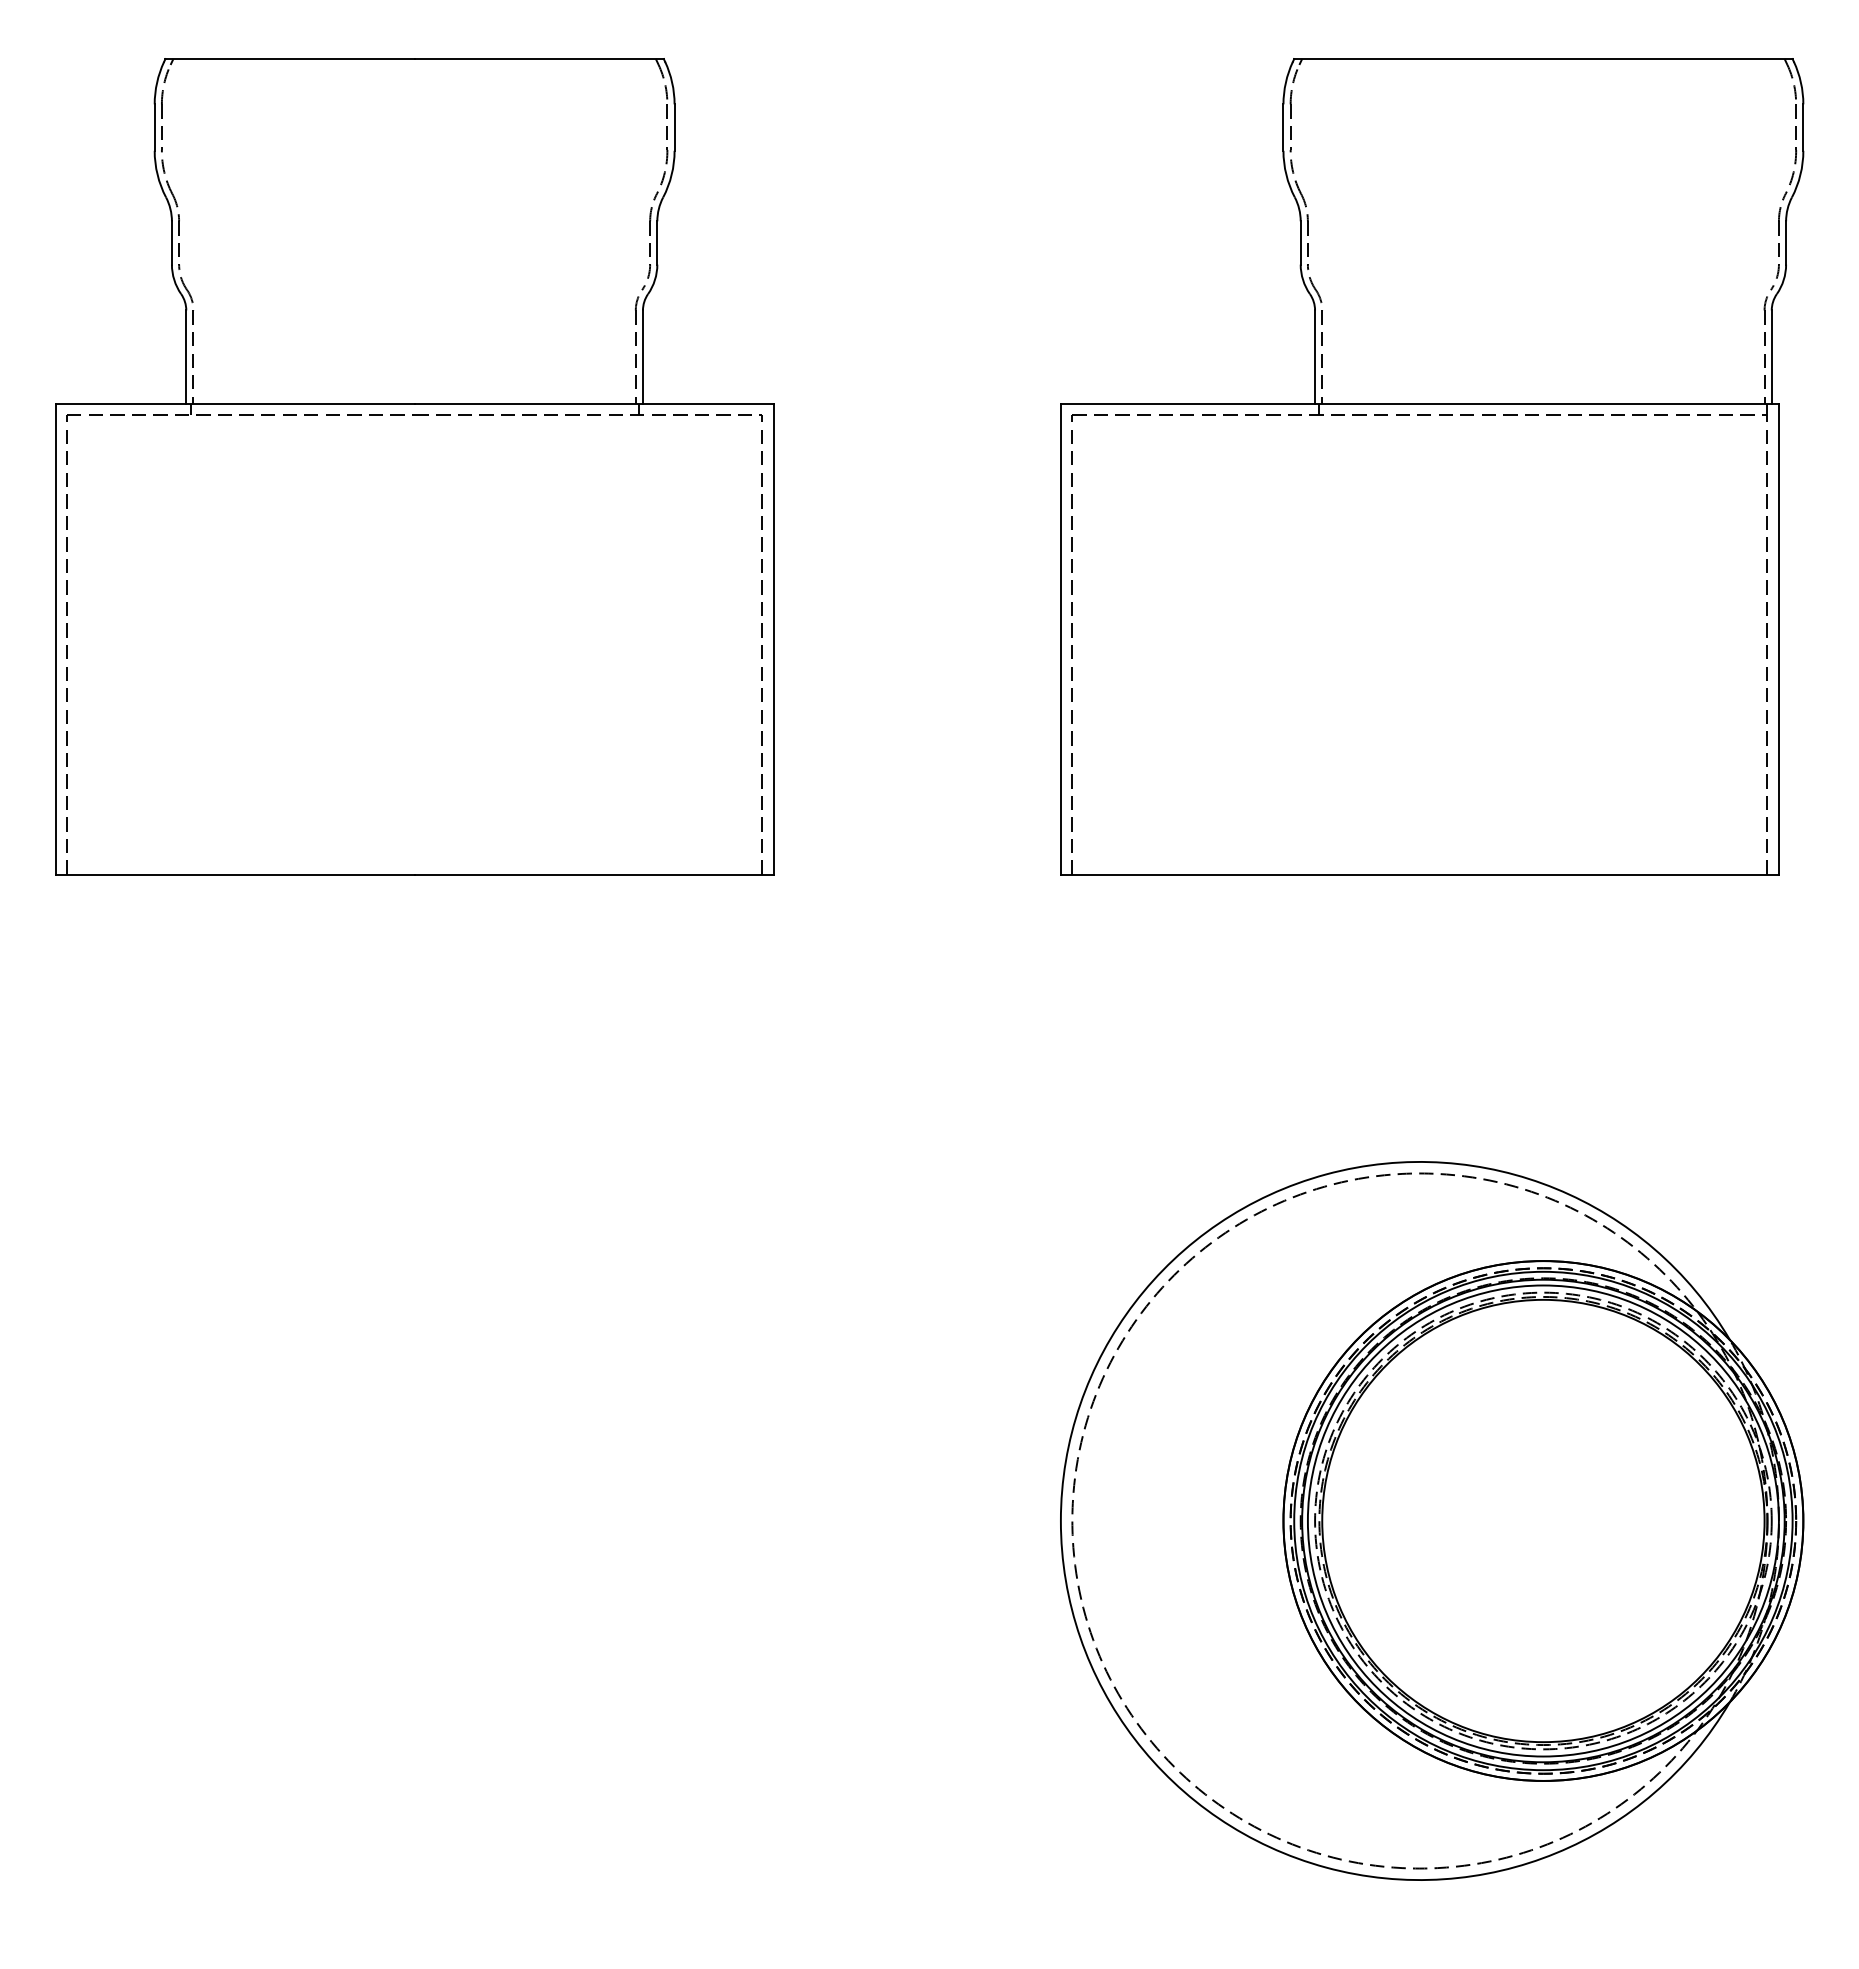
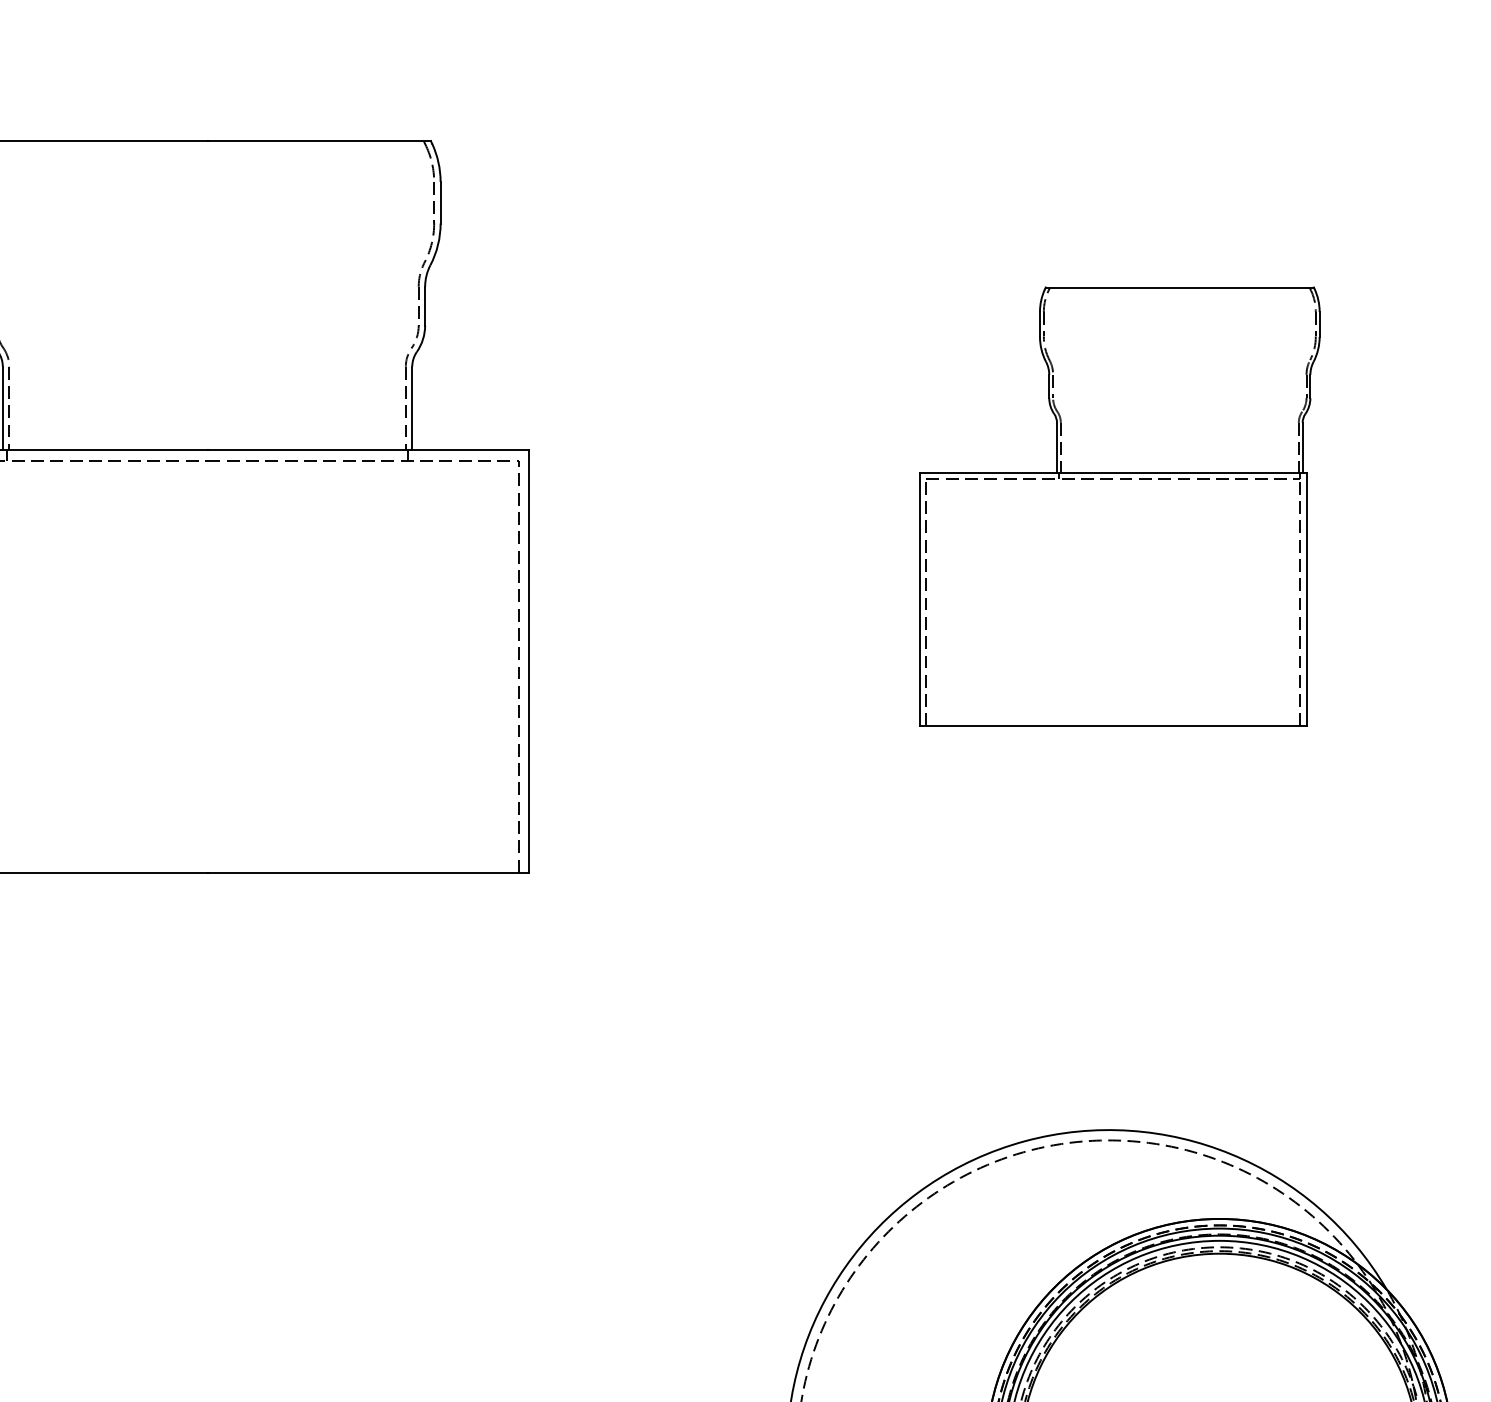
part: (1432, 466) -> (1120, 506), size x0.6

